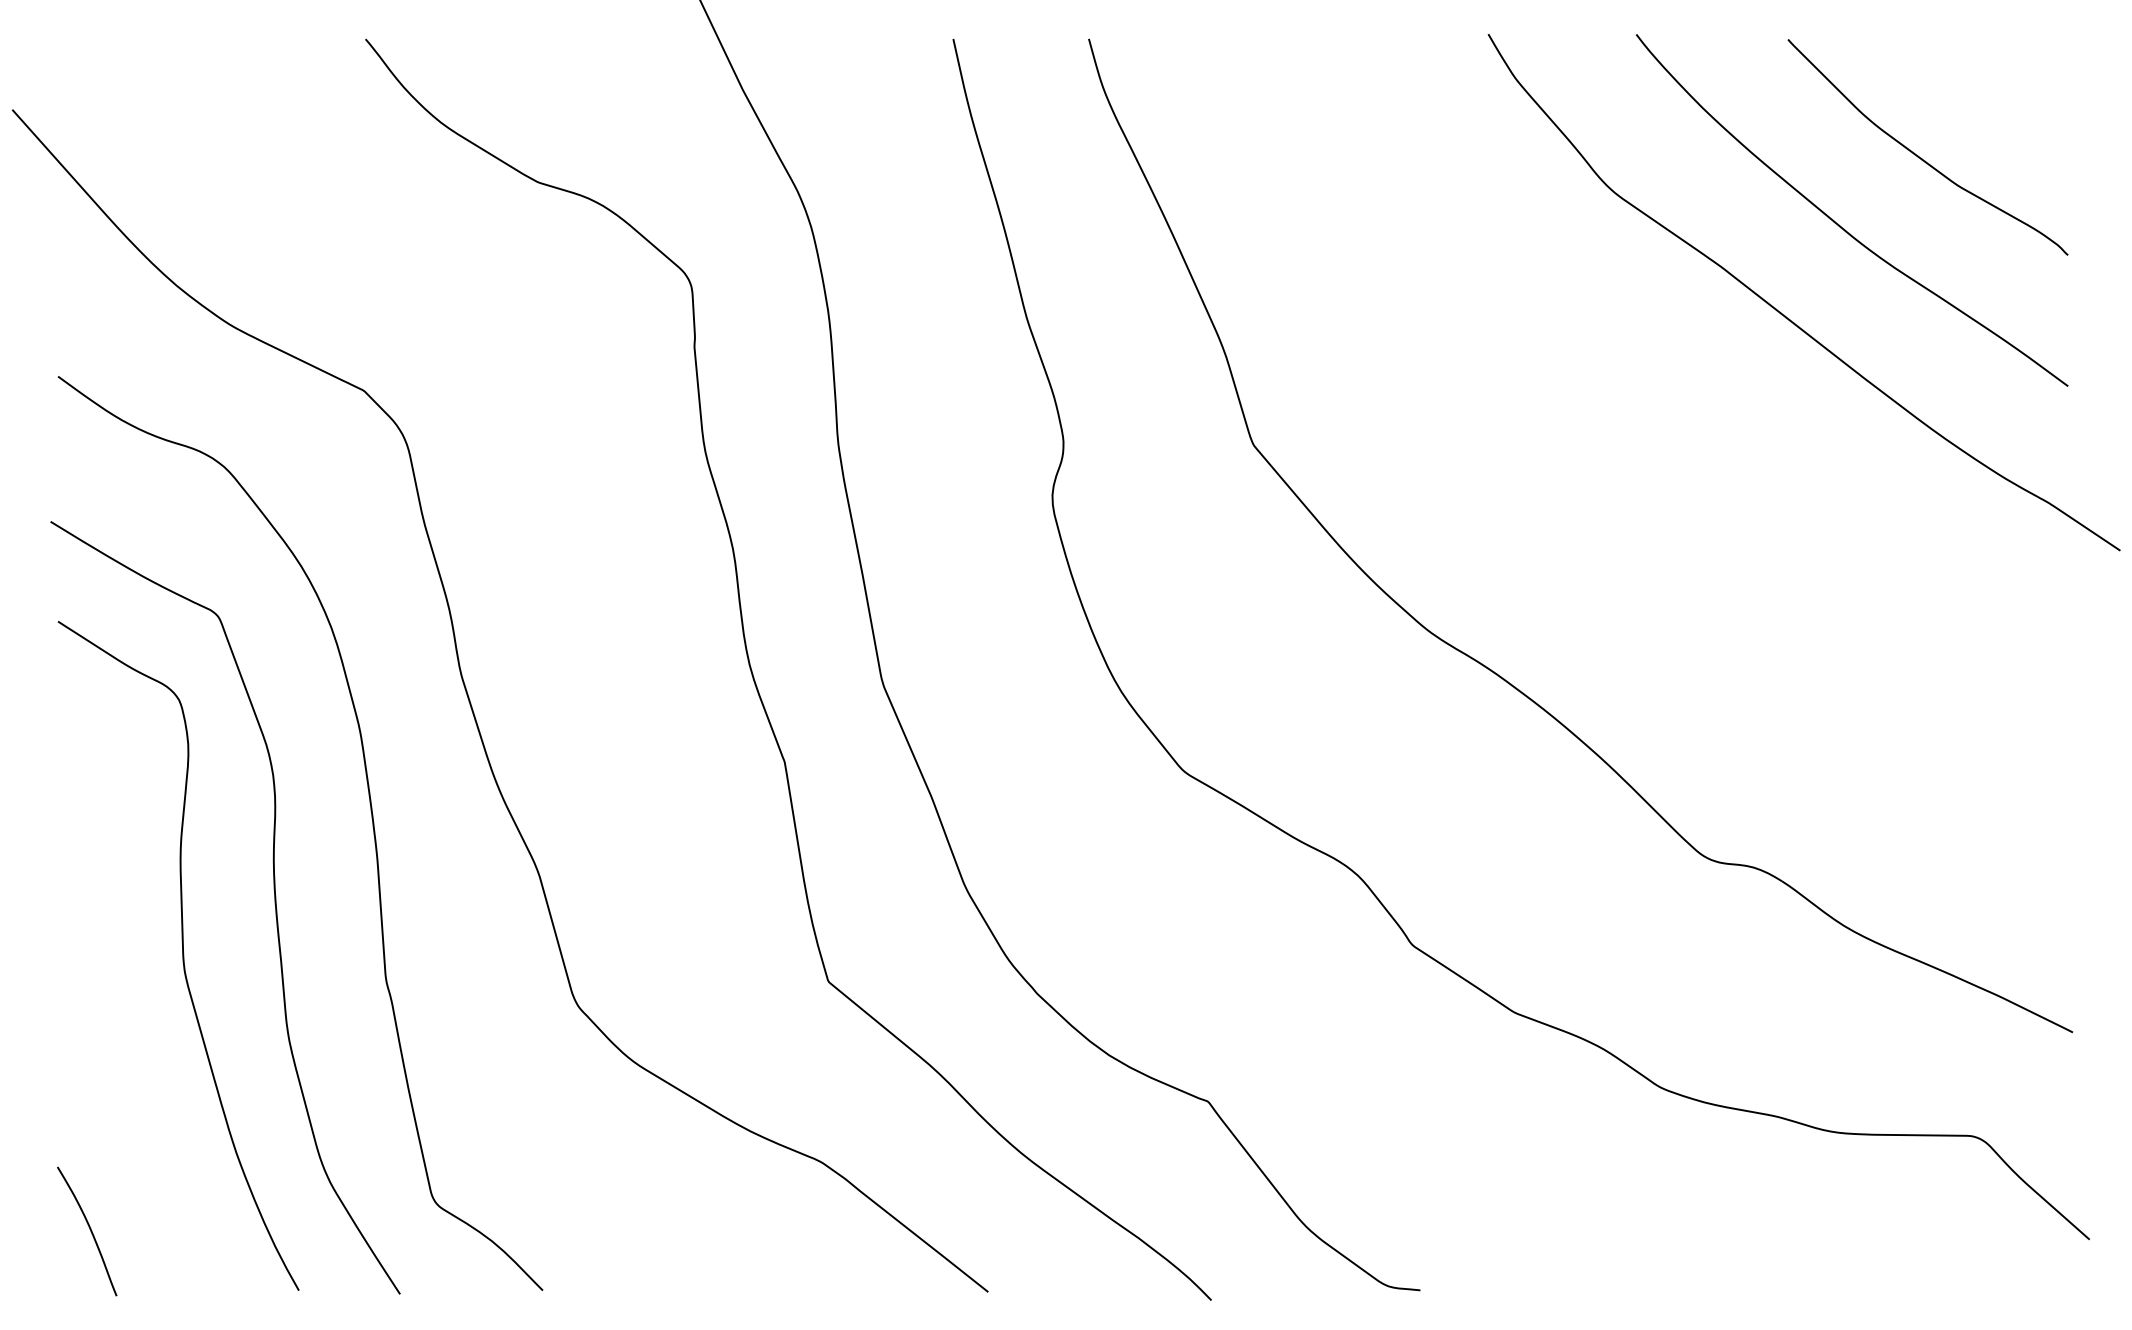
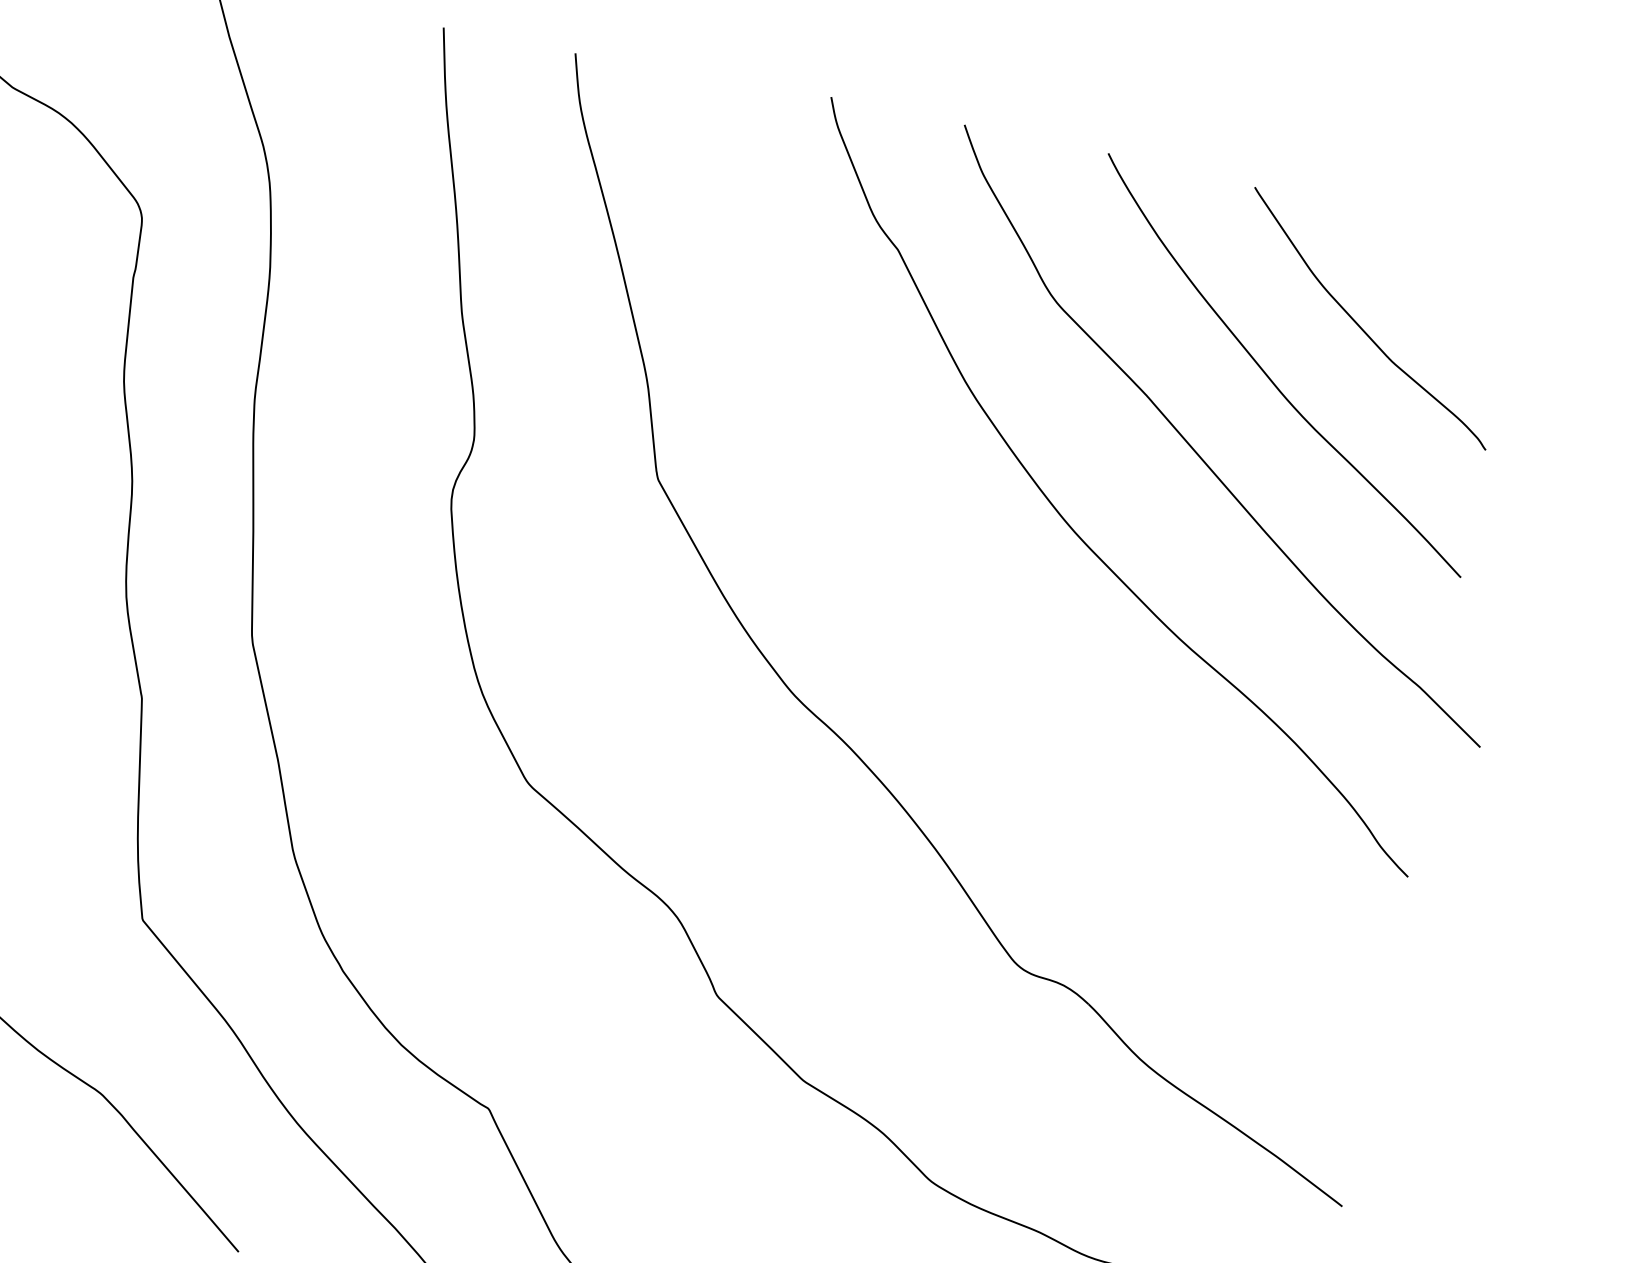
curve: (1676, 414) -> (1074, 530), added

